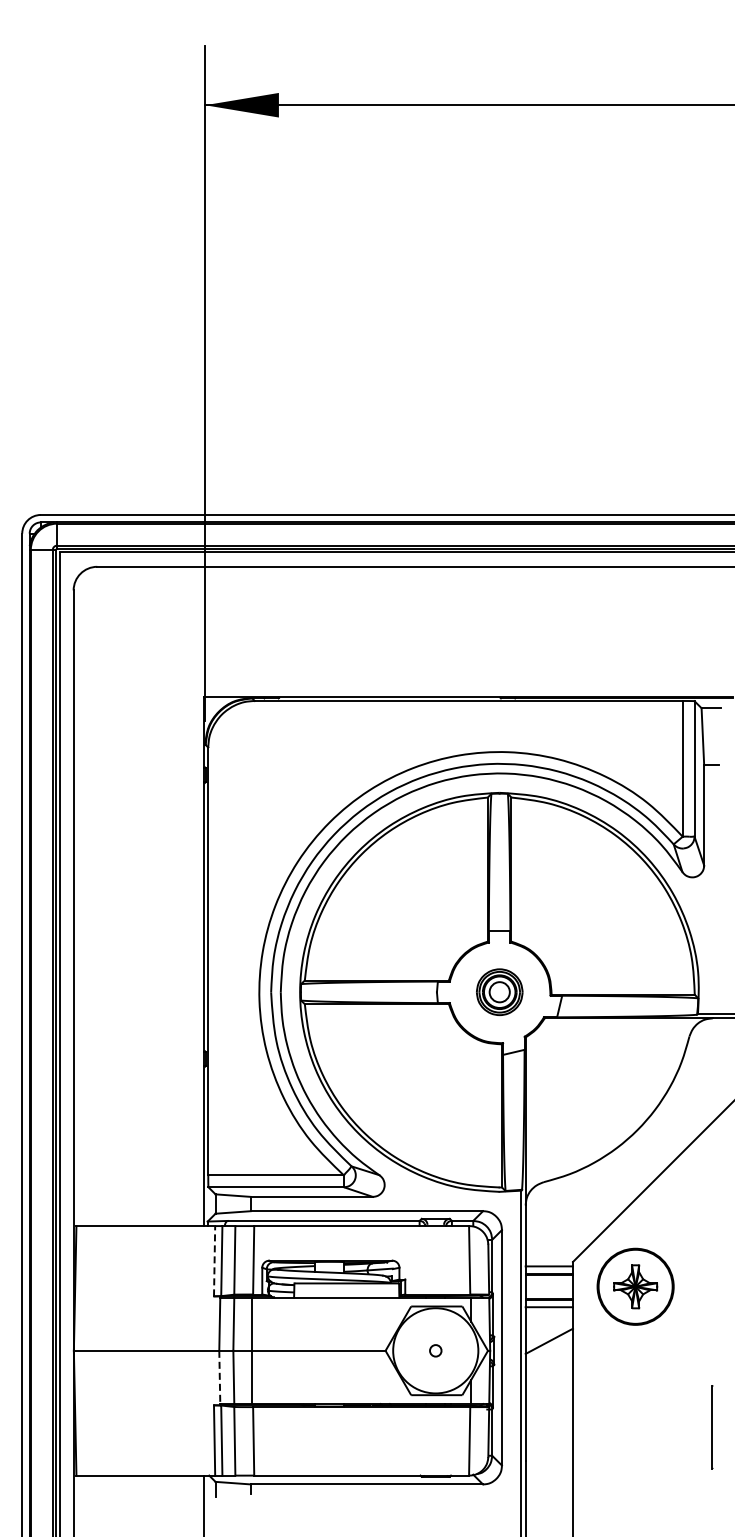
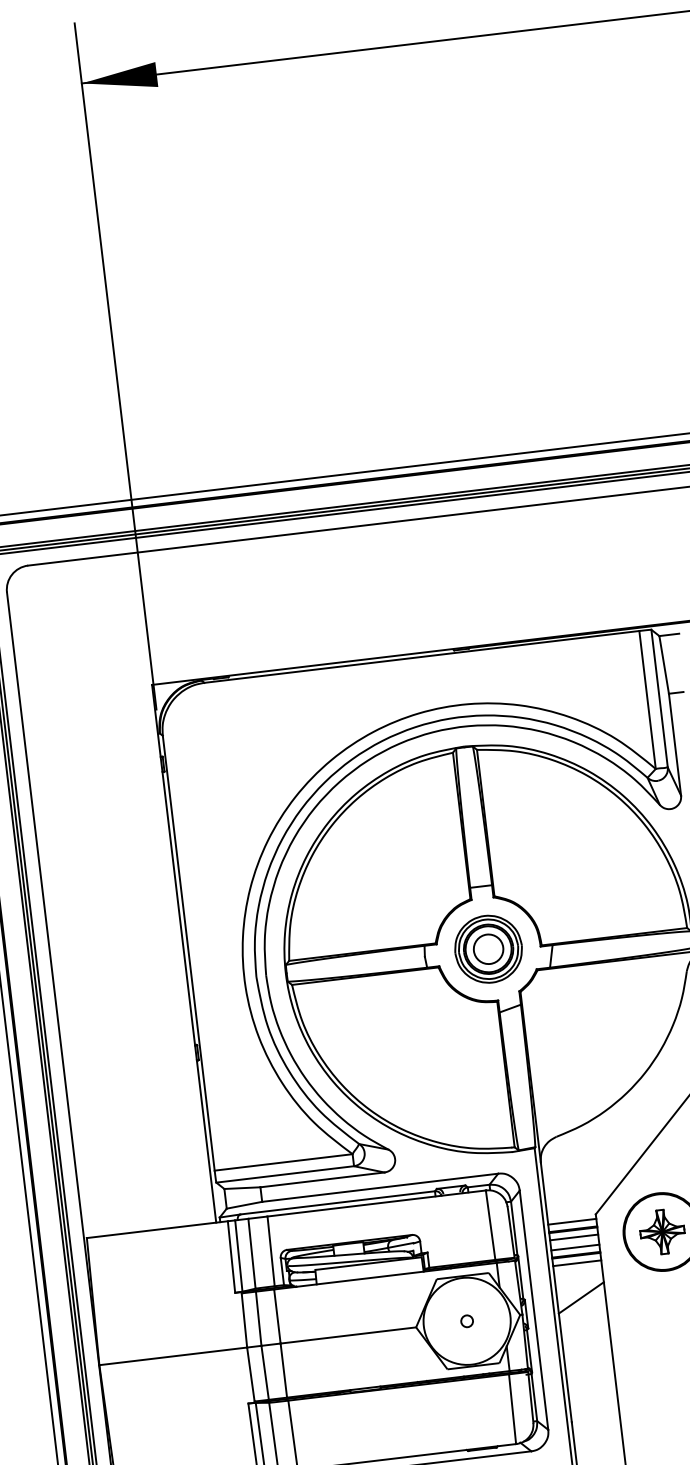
part: (499, 991) -> (488, 948), size x1.43
line: (214, 1260) -> (231, 1256), dashed -> solid
line: (548, 1281) -> (573, 1237), added
line: (548, 1291) -> (574, 1247), added
line: (219, 1377) -> (250, 1374), dashed -> solid

